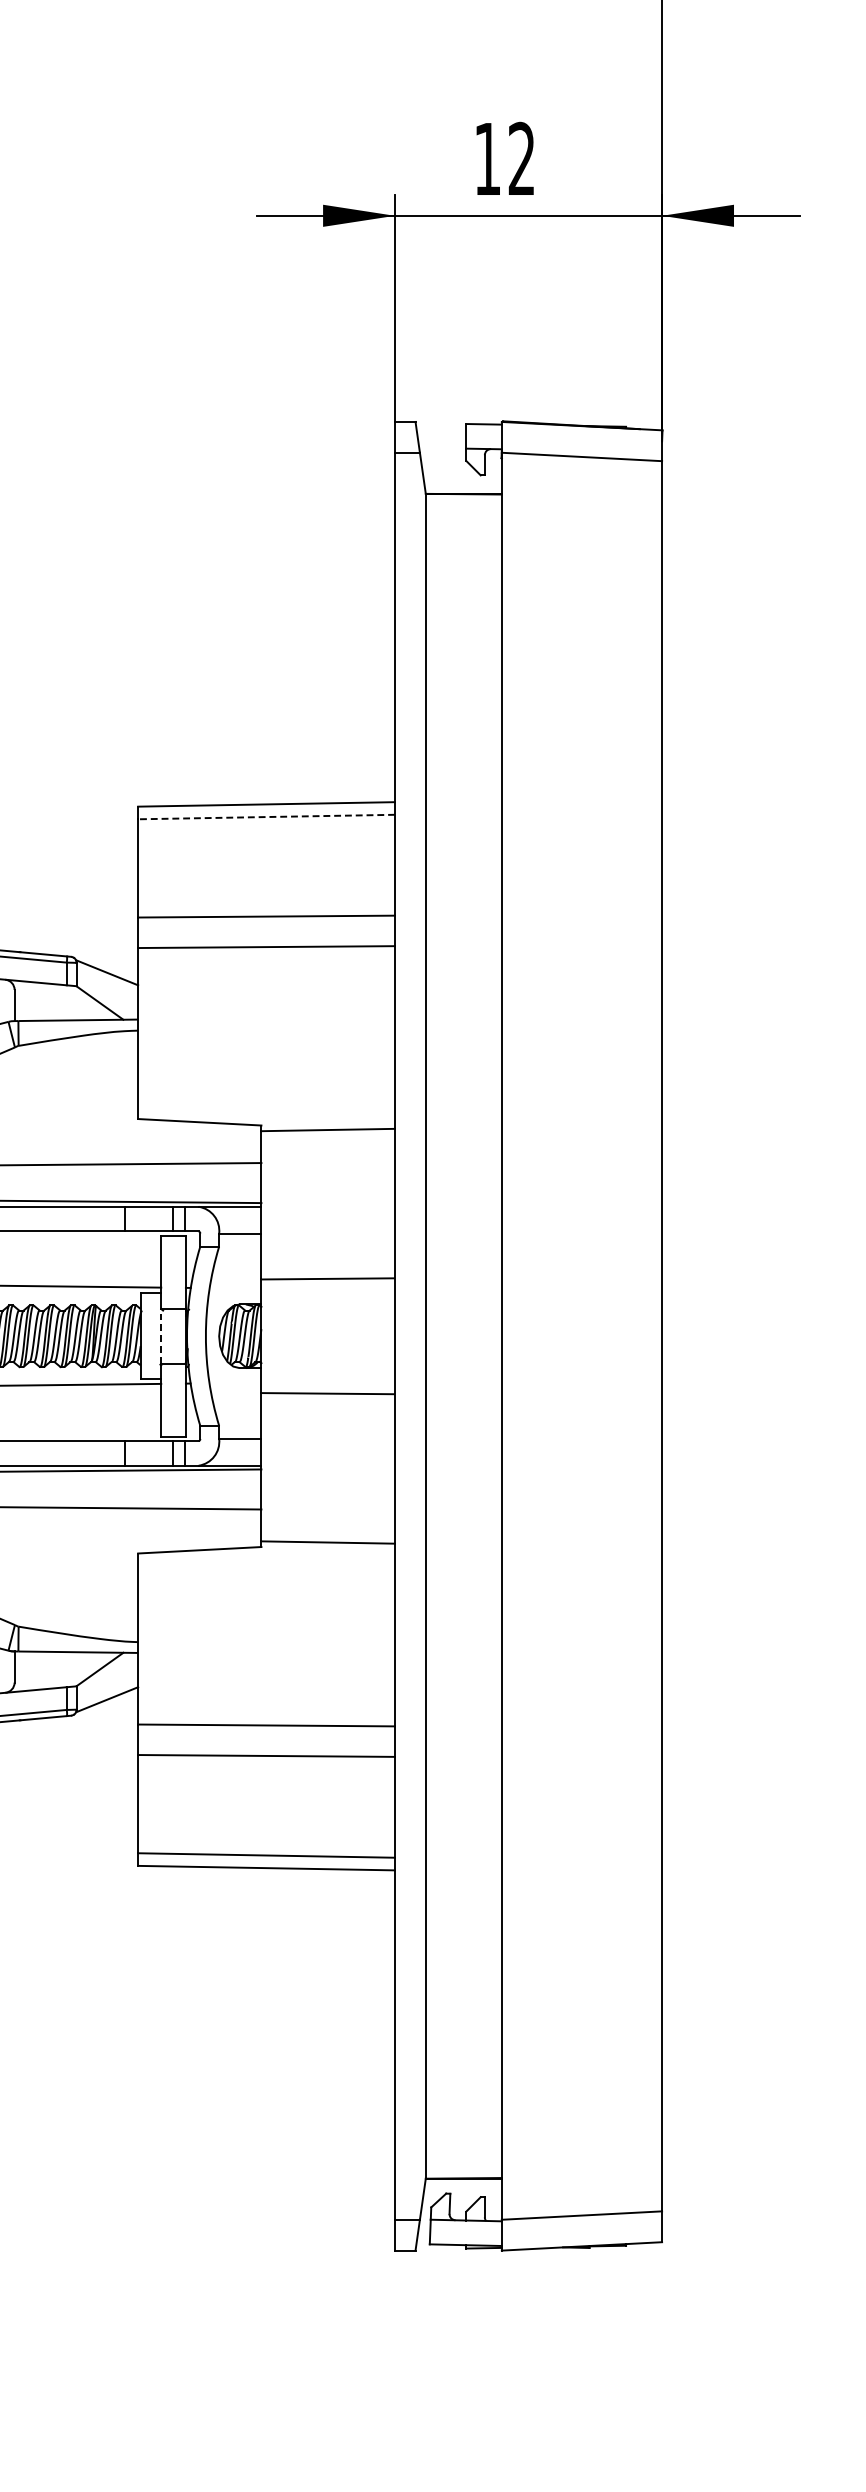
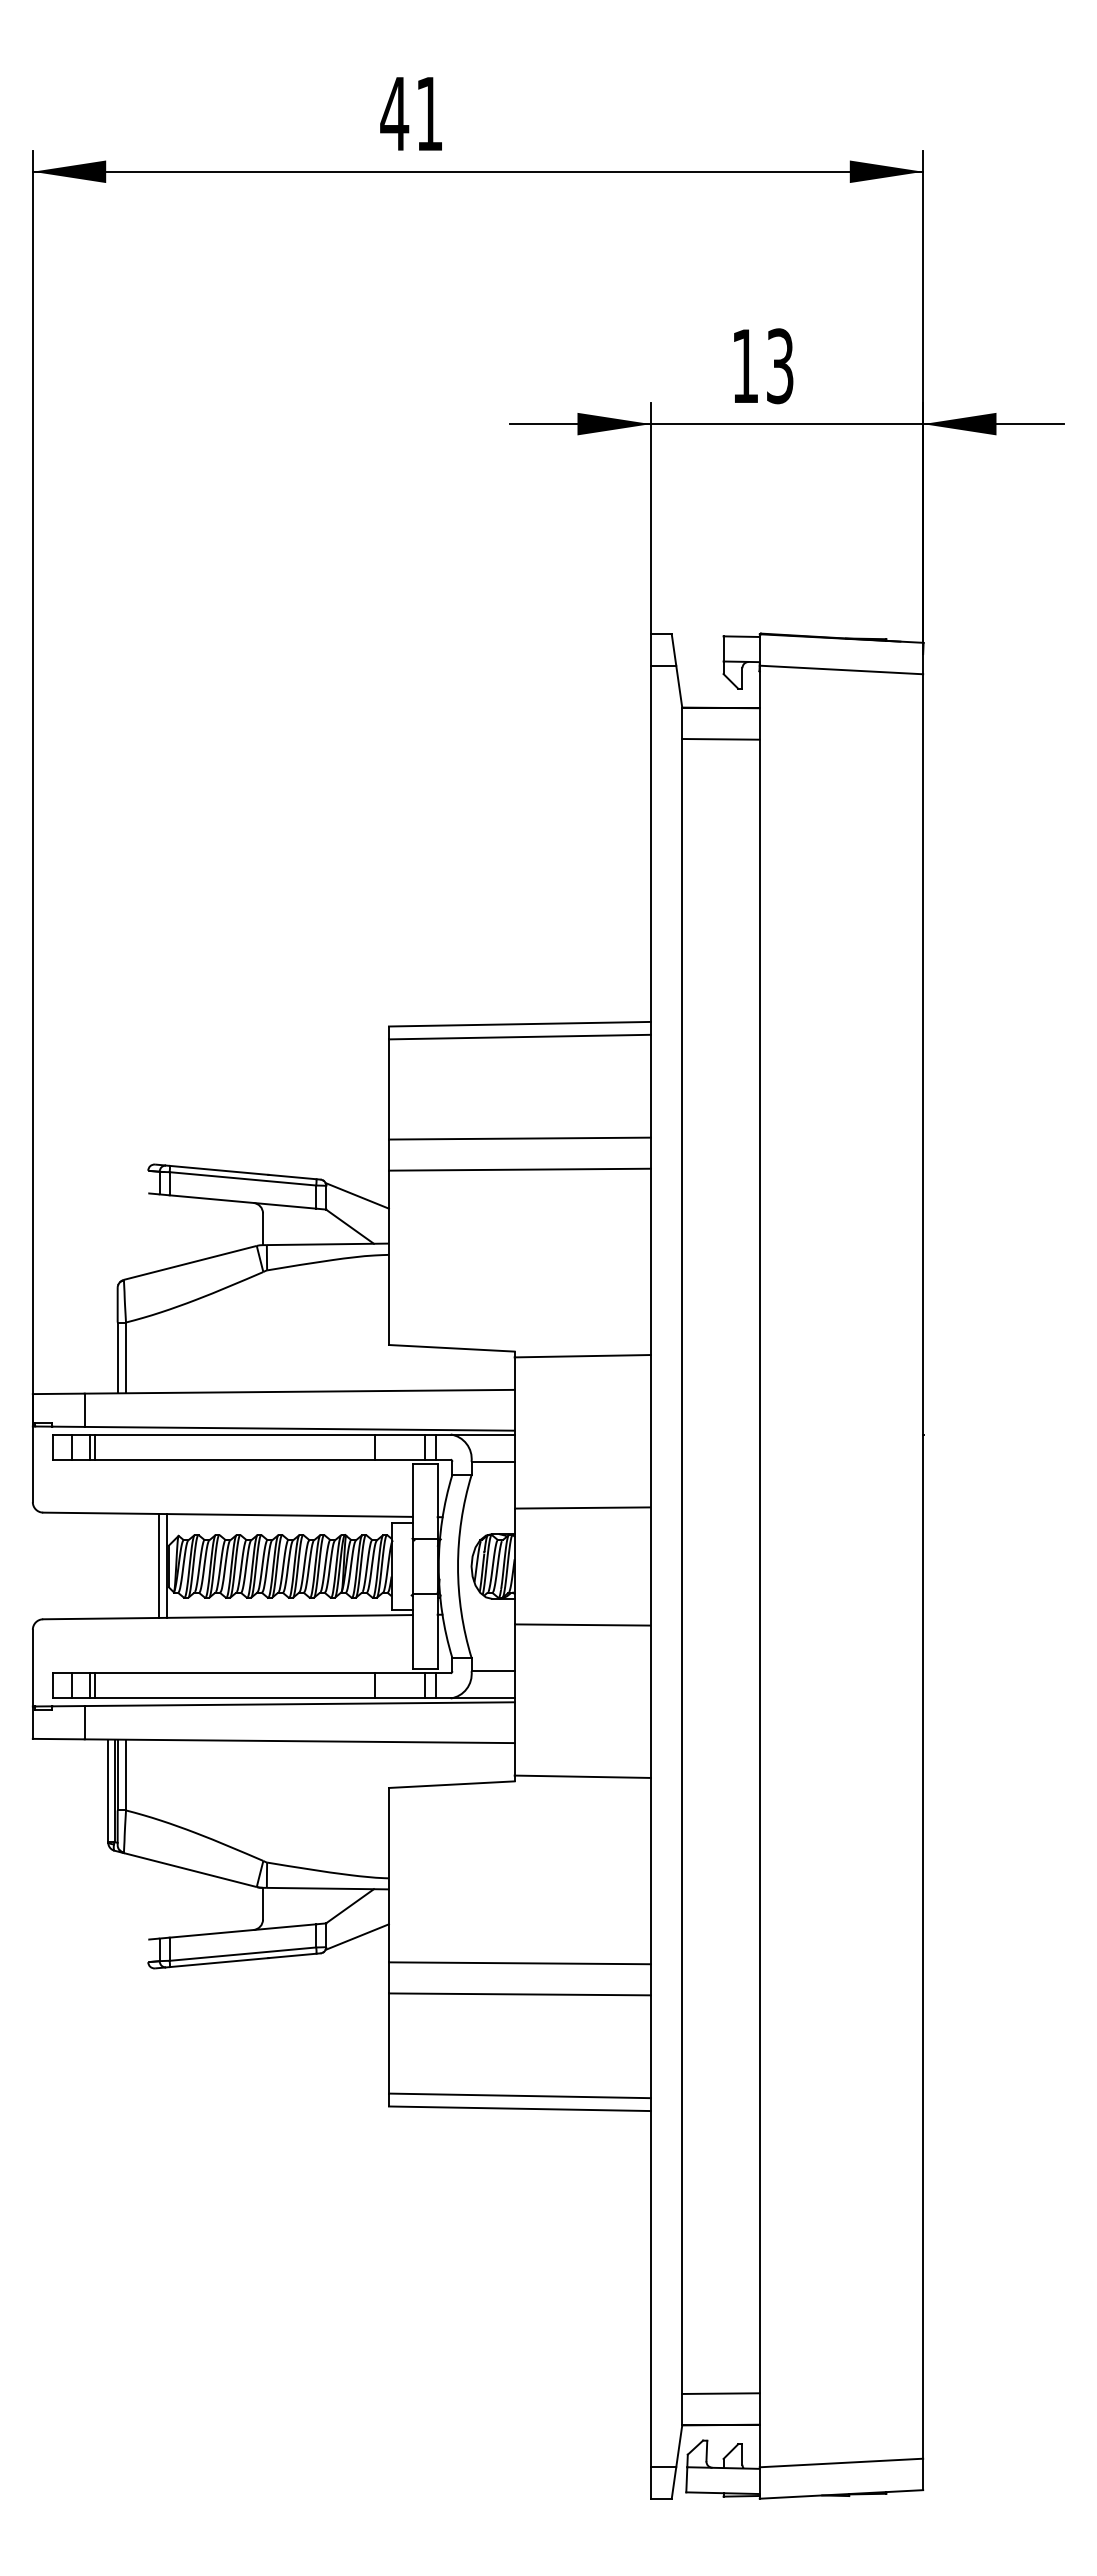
text: (522, 159) -> (780, 366), 12 -> 13
line: (463, 525) -> (720, 739), added
line: (266, 817) -> (519, 1037), dashed -> solid
line: (161, 1336) -> (412, 1566), dashed -> solid
line: (463, 2147) -> (720, 2393), added

